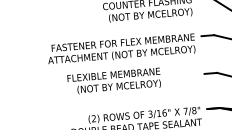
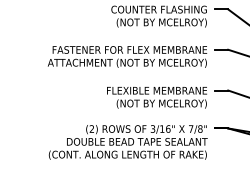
text: (113, 81) -> (156, 97), moved

